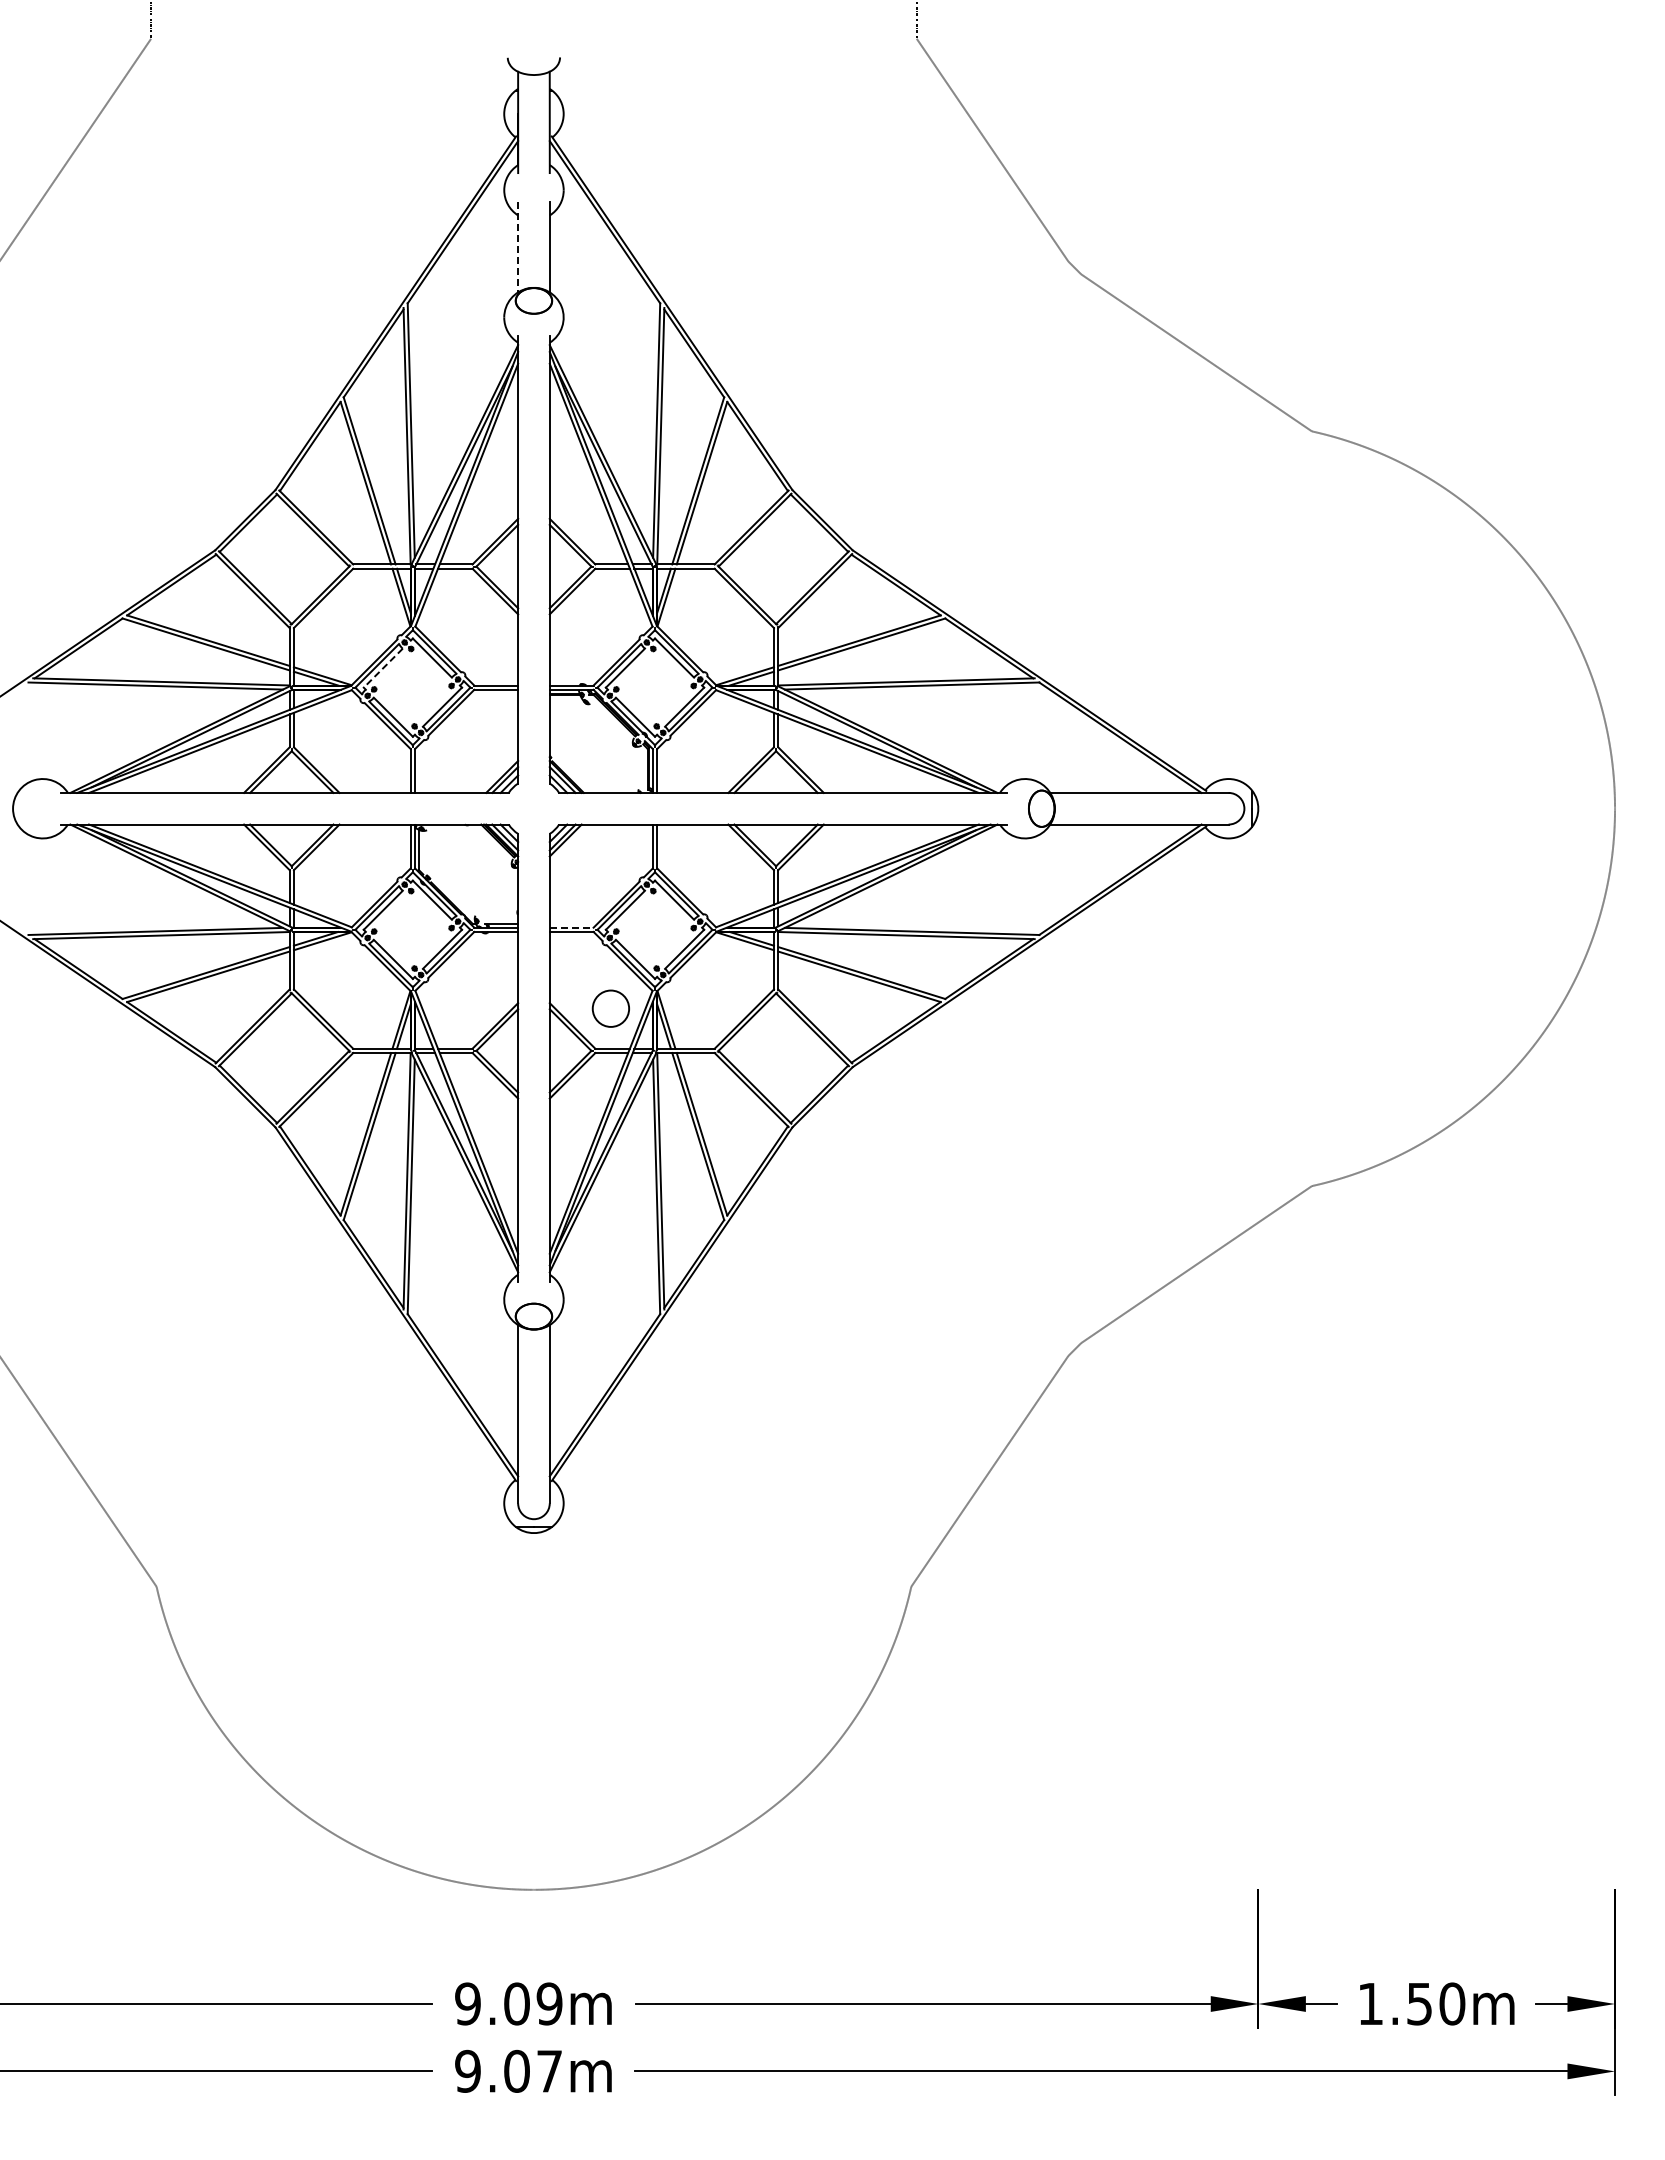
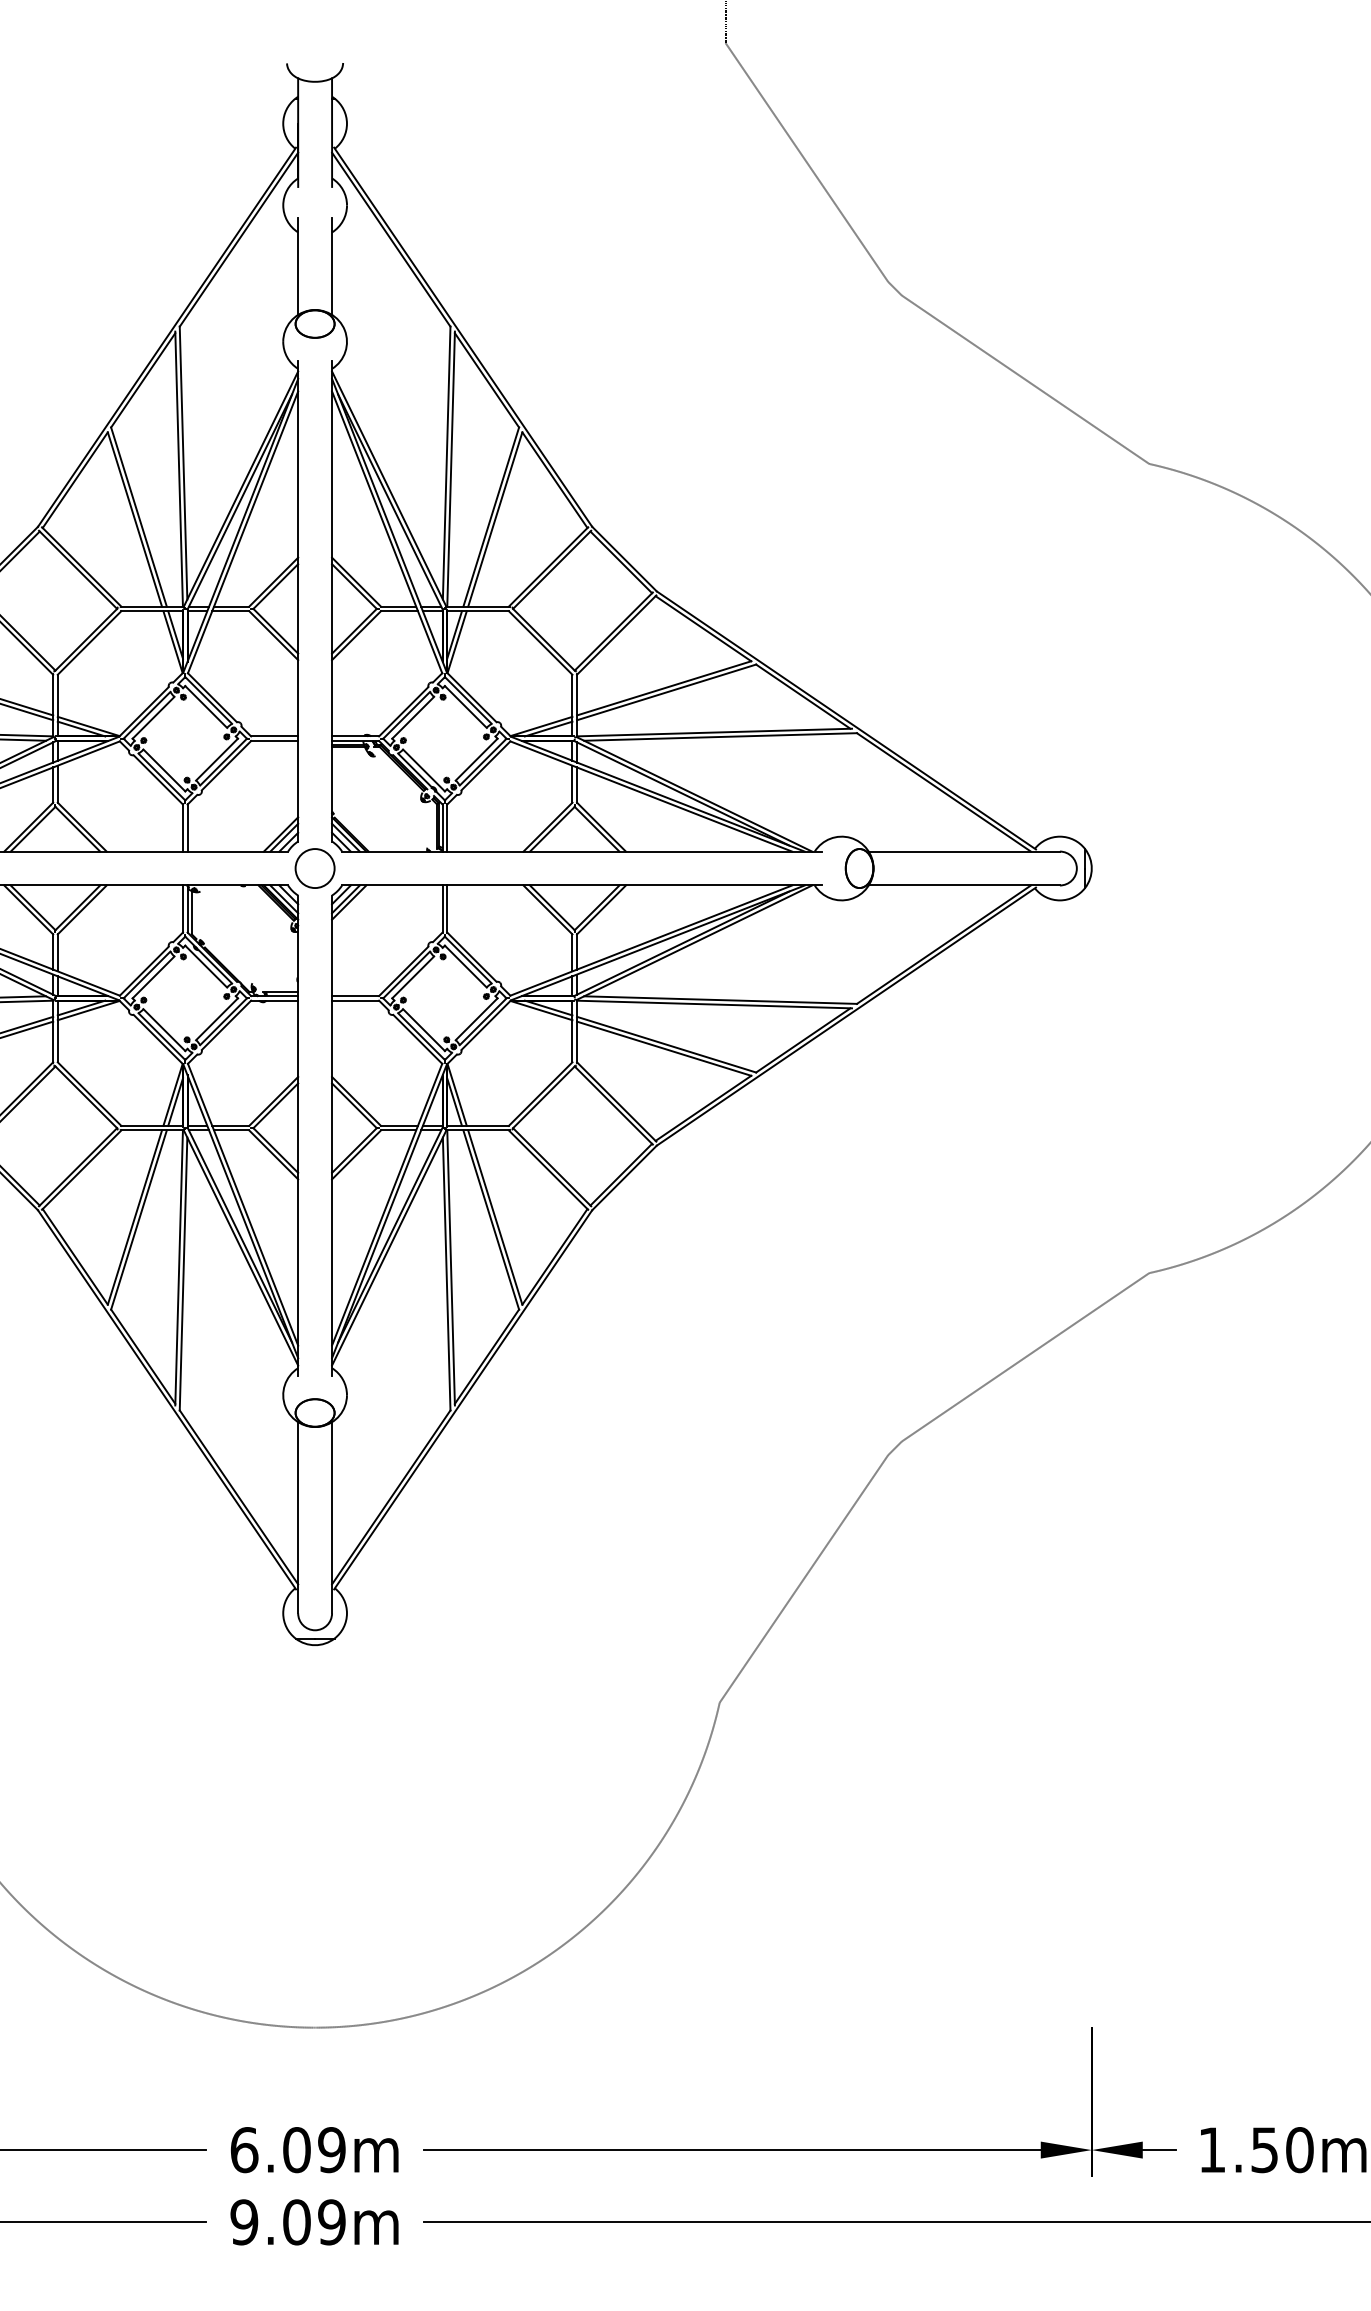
line: (518, 247) -> (298, 266), dashed -> solid
line: (383, 668) -> (153, 718), dashed -> solid
line: (572, 927) -> (356, 995), dashed -> solid
circle: (610, 1008) -> (314, 868), moved
text: (468, 2003) -> (244, 2149), 9.09m -> 6.09m
text: (549, 2070) -> (331, 2221), 9.07m -> 9.09m

